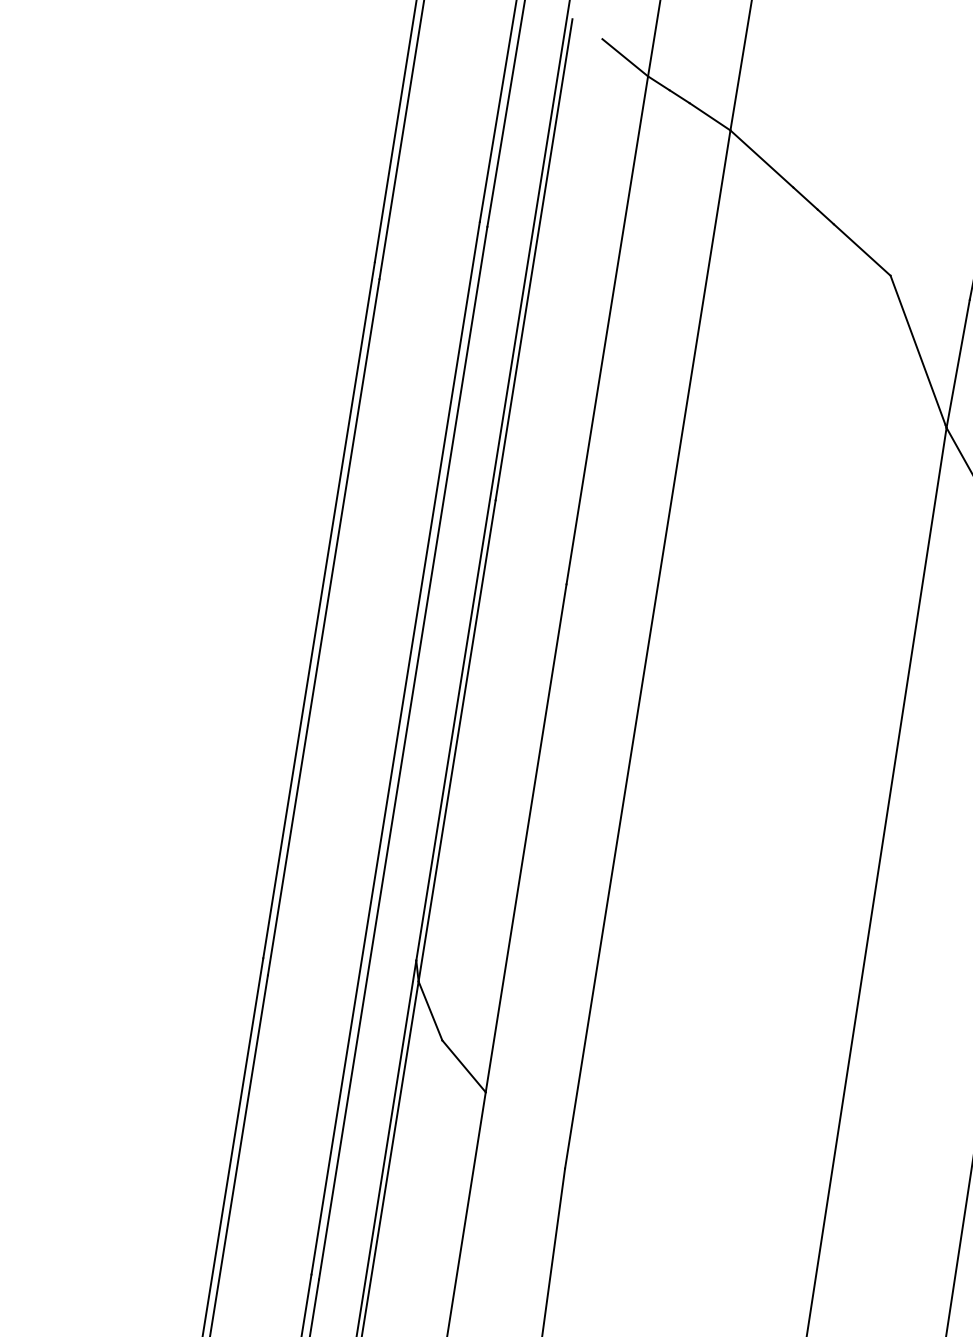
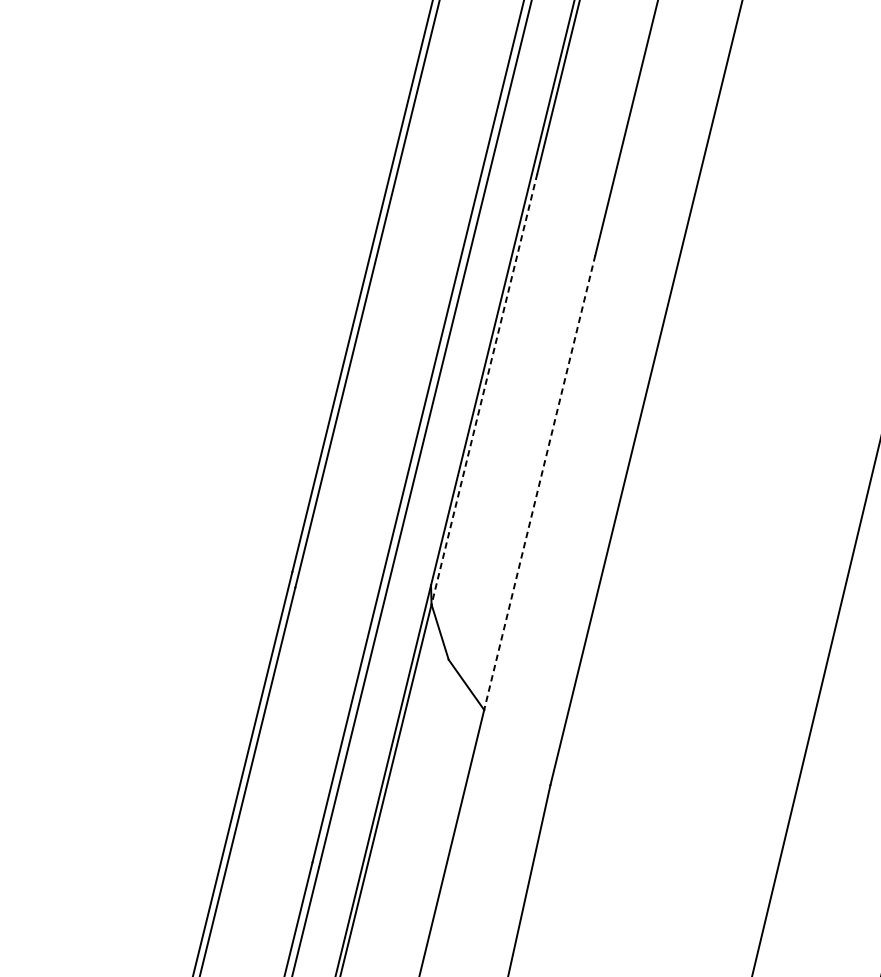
line: (457, 740) -> (484, 388), solid -> dashed
line: (526, 838) -> (540, 482), solid -> dashed

